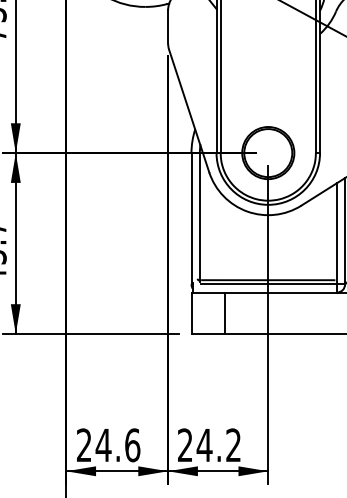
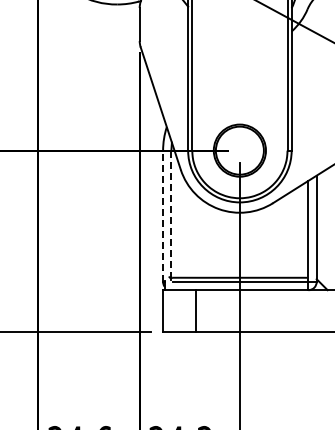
line: (199, 216) -> (171, 214), solid -> dashed
line: (191, 218) -> (163, 216), solid -> dashed

